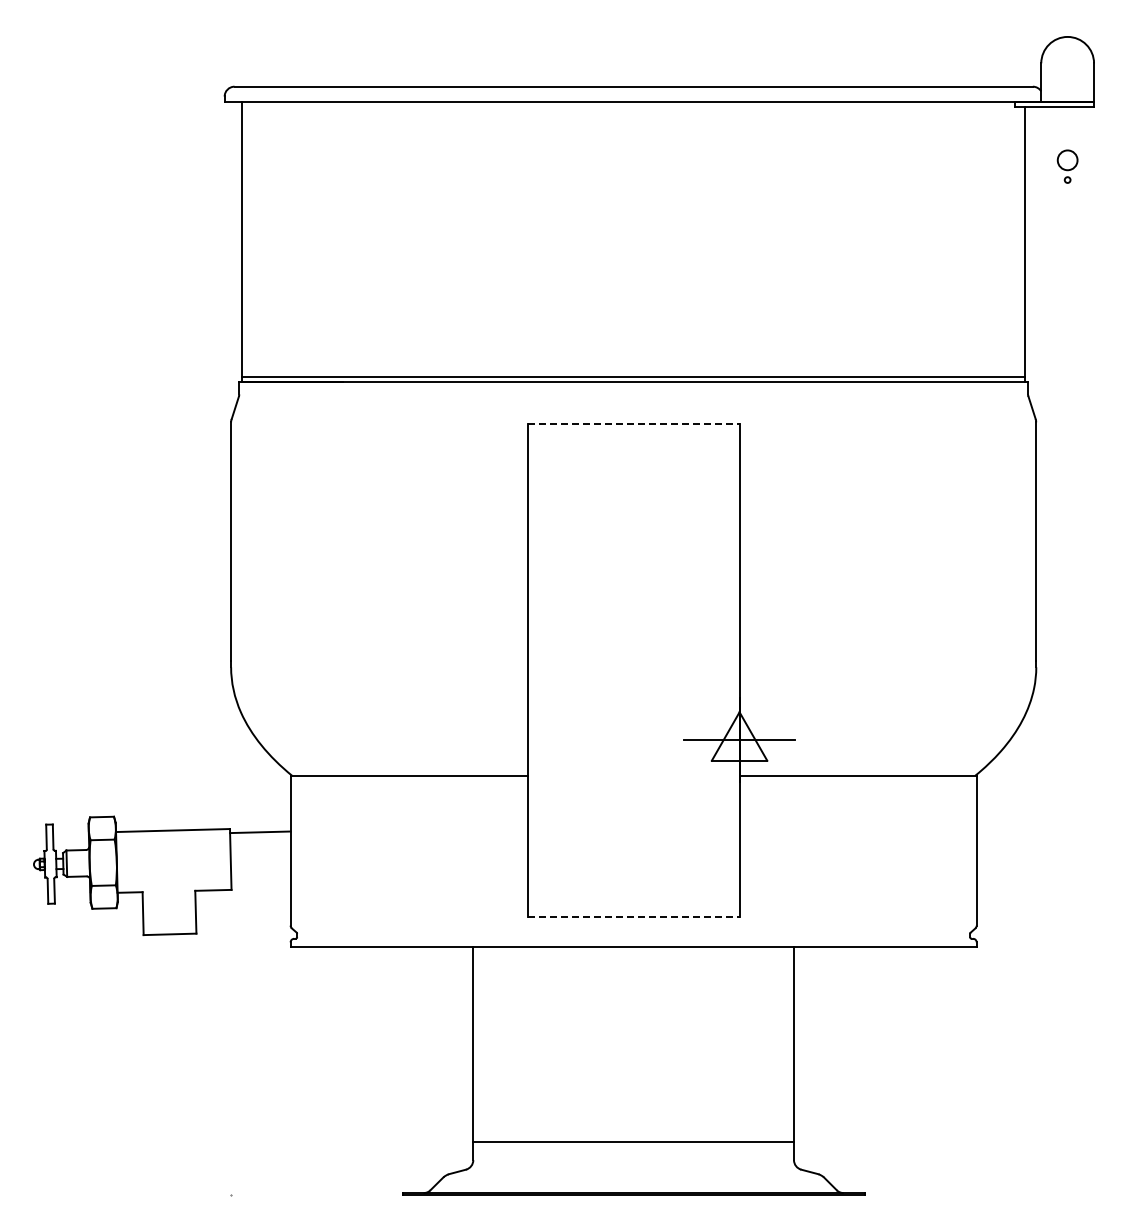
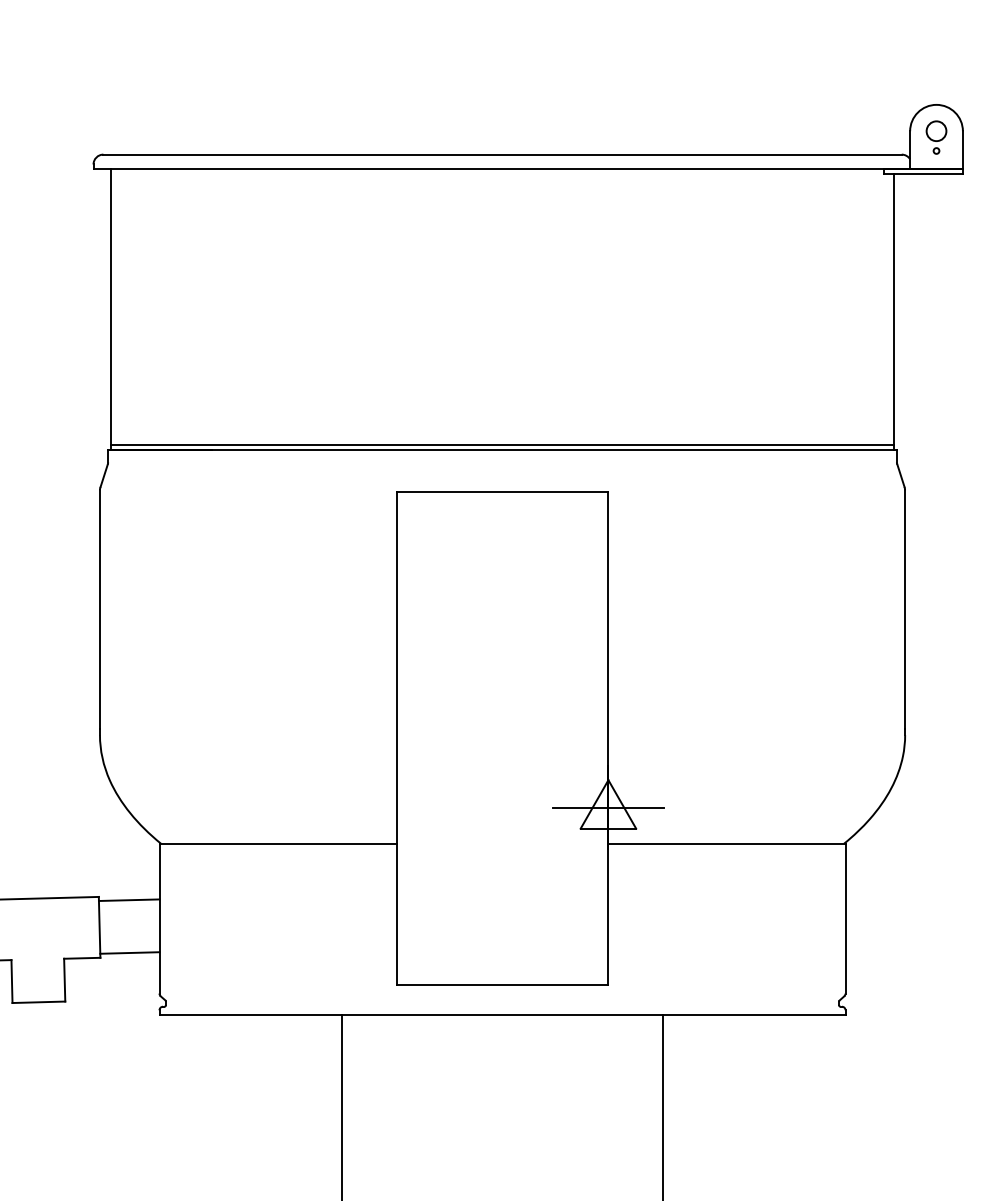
part: (1067, 166) -> (936, 137), moved
line: (633, 424) -> (502, 492), dashed -> solid
line: (260, 884) -> (129, 952), added
line: (633, 916) -> (502, 984), dashed -> solid

